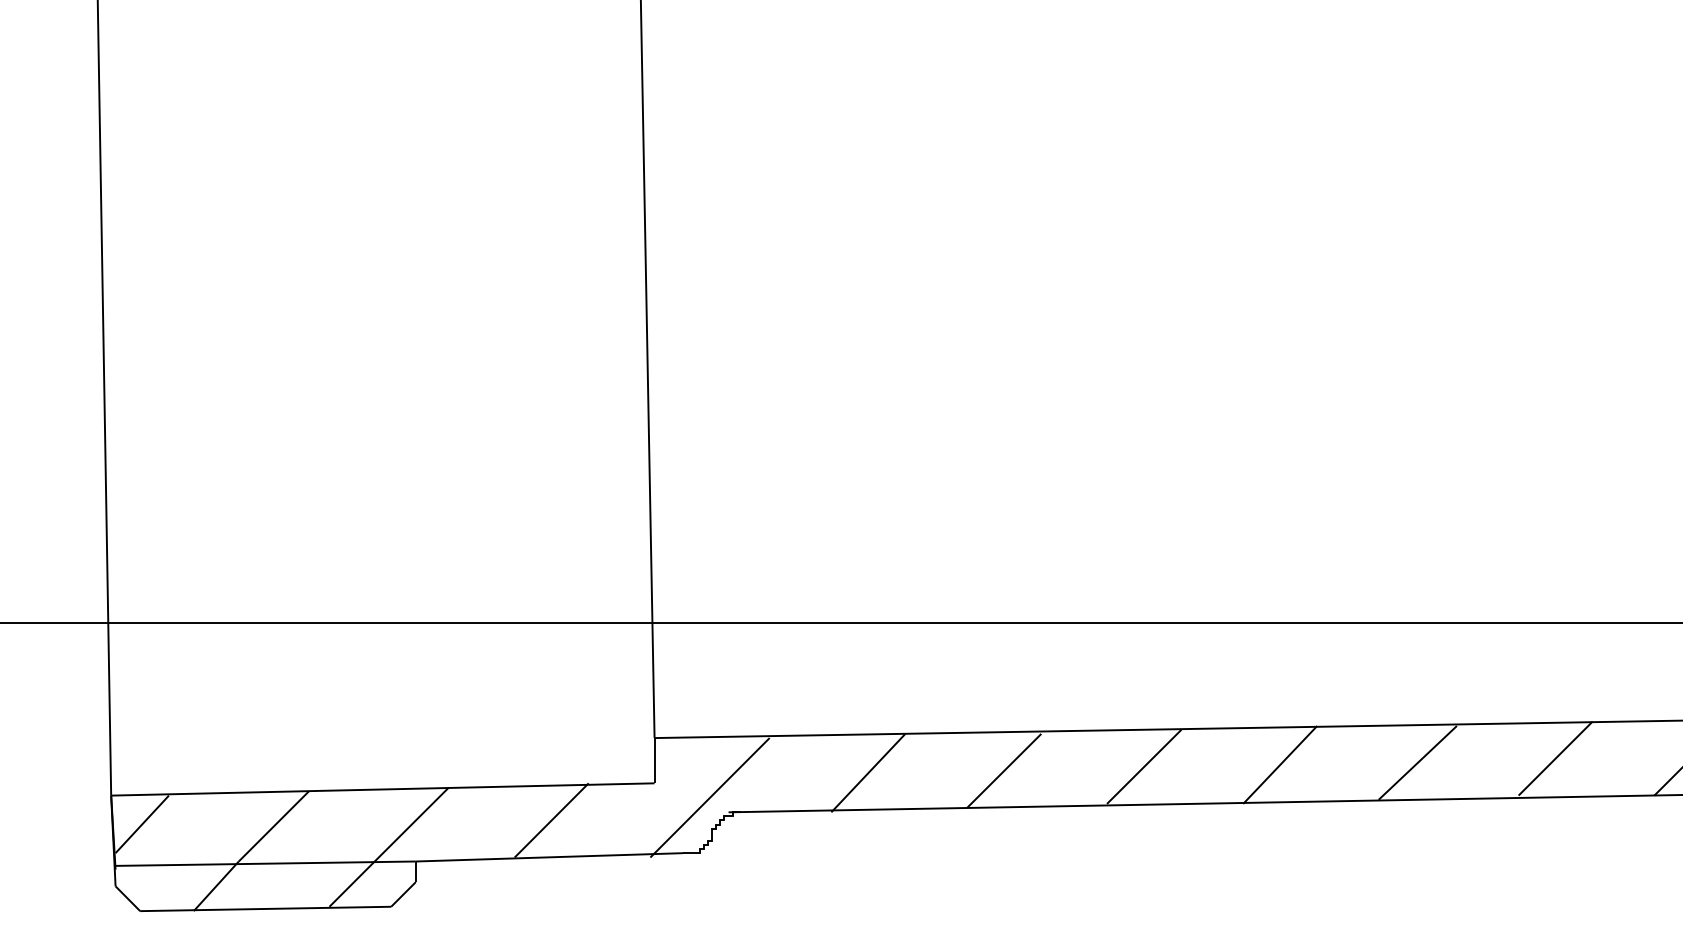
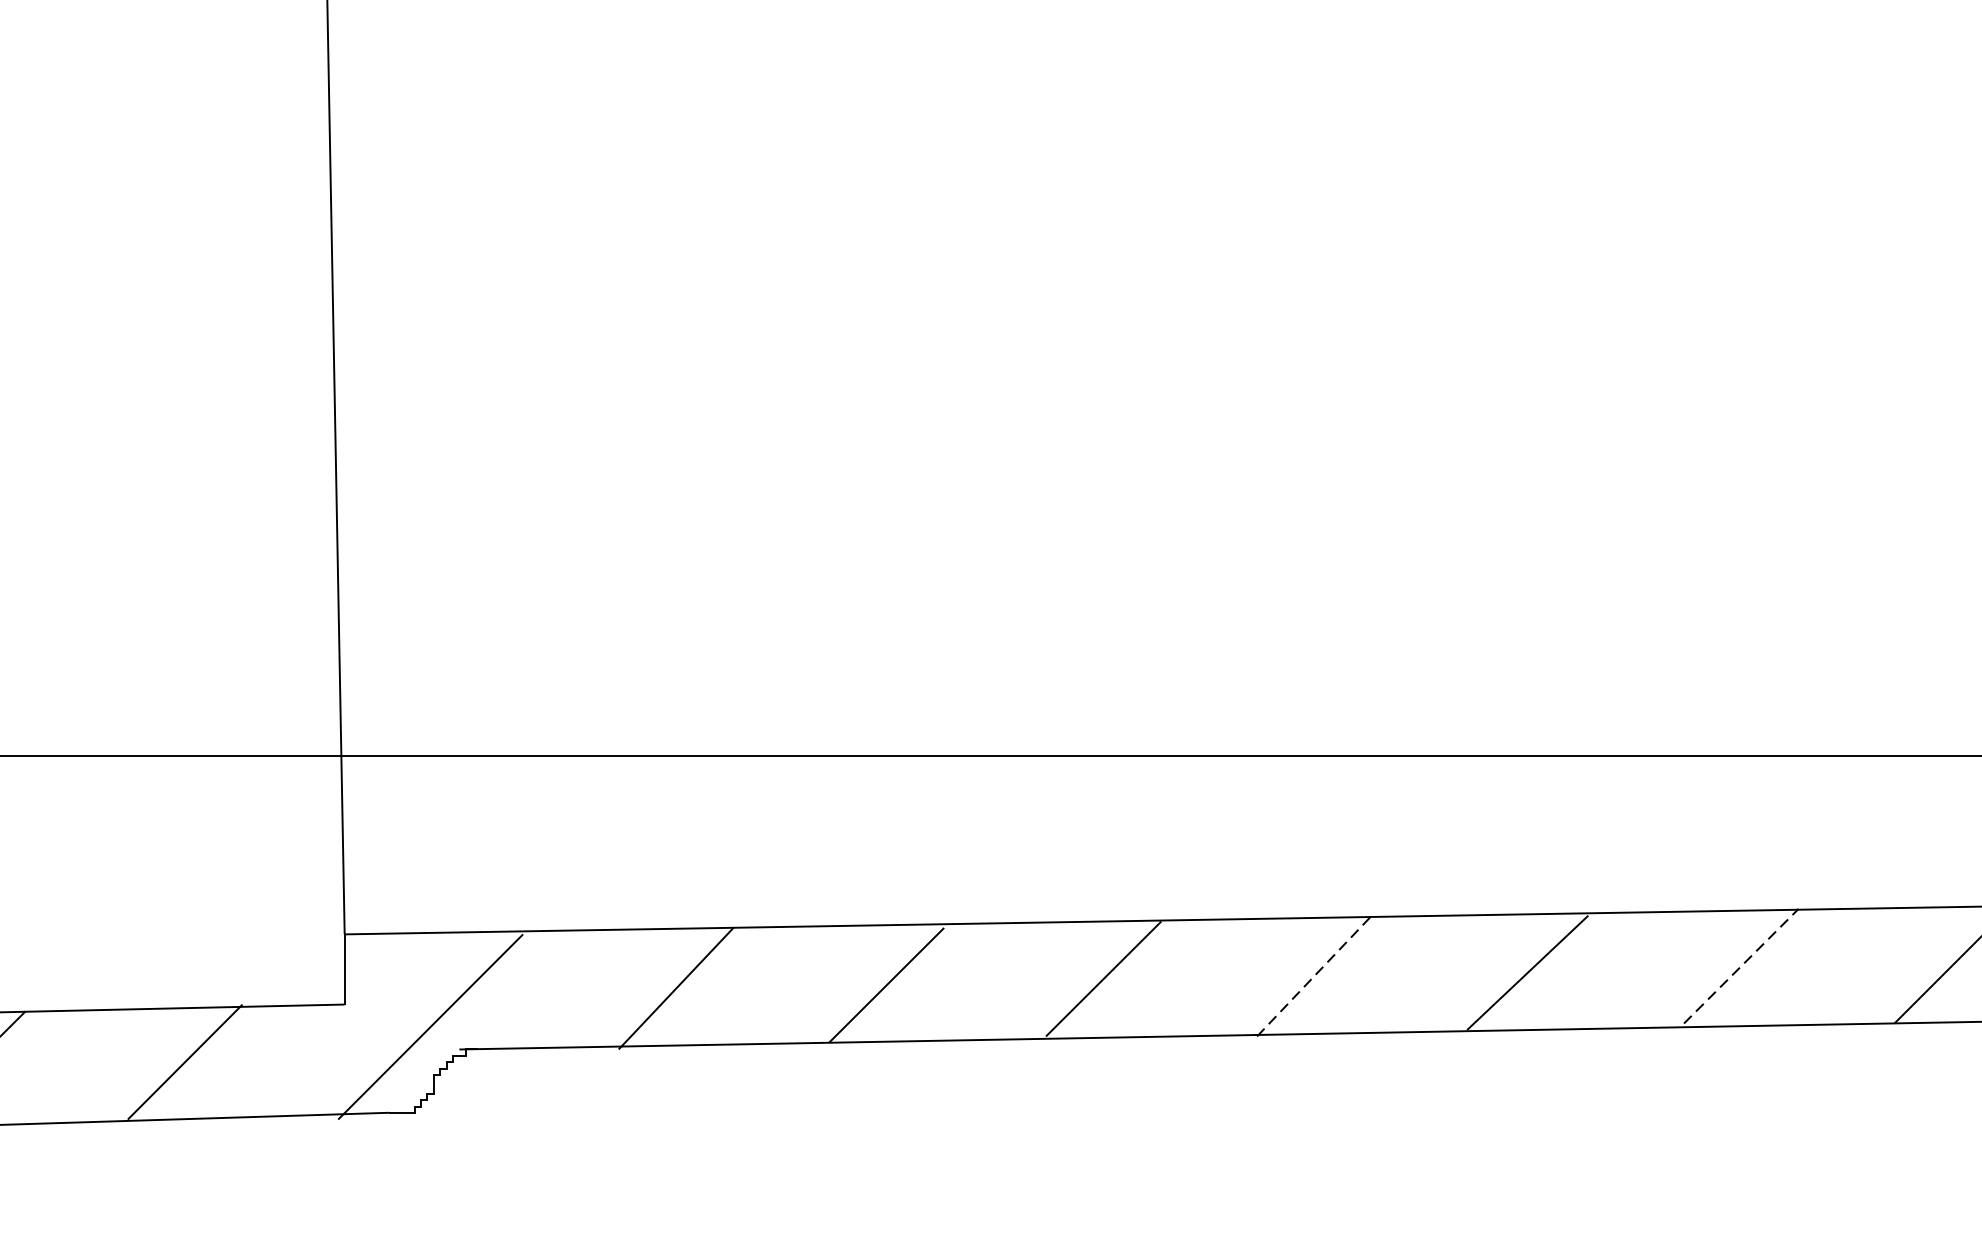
line: (1555, 758) -> (1741, 966), solid -> dashed
line: (1280, 764) -> (1314, 975), solid -> dashed

